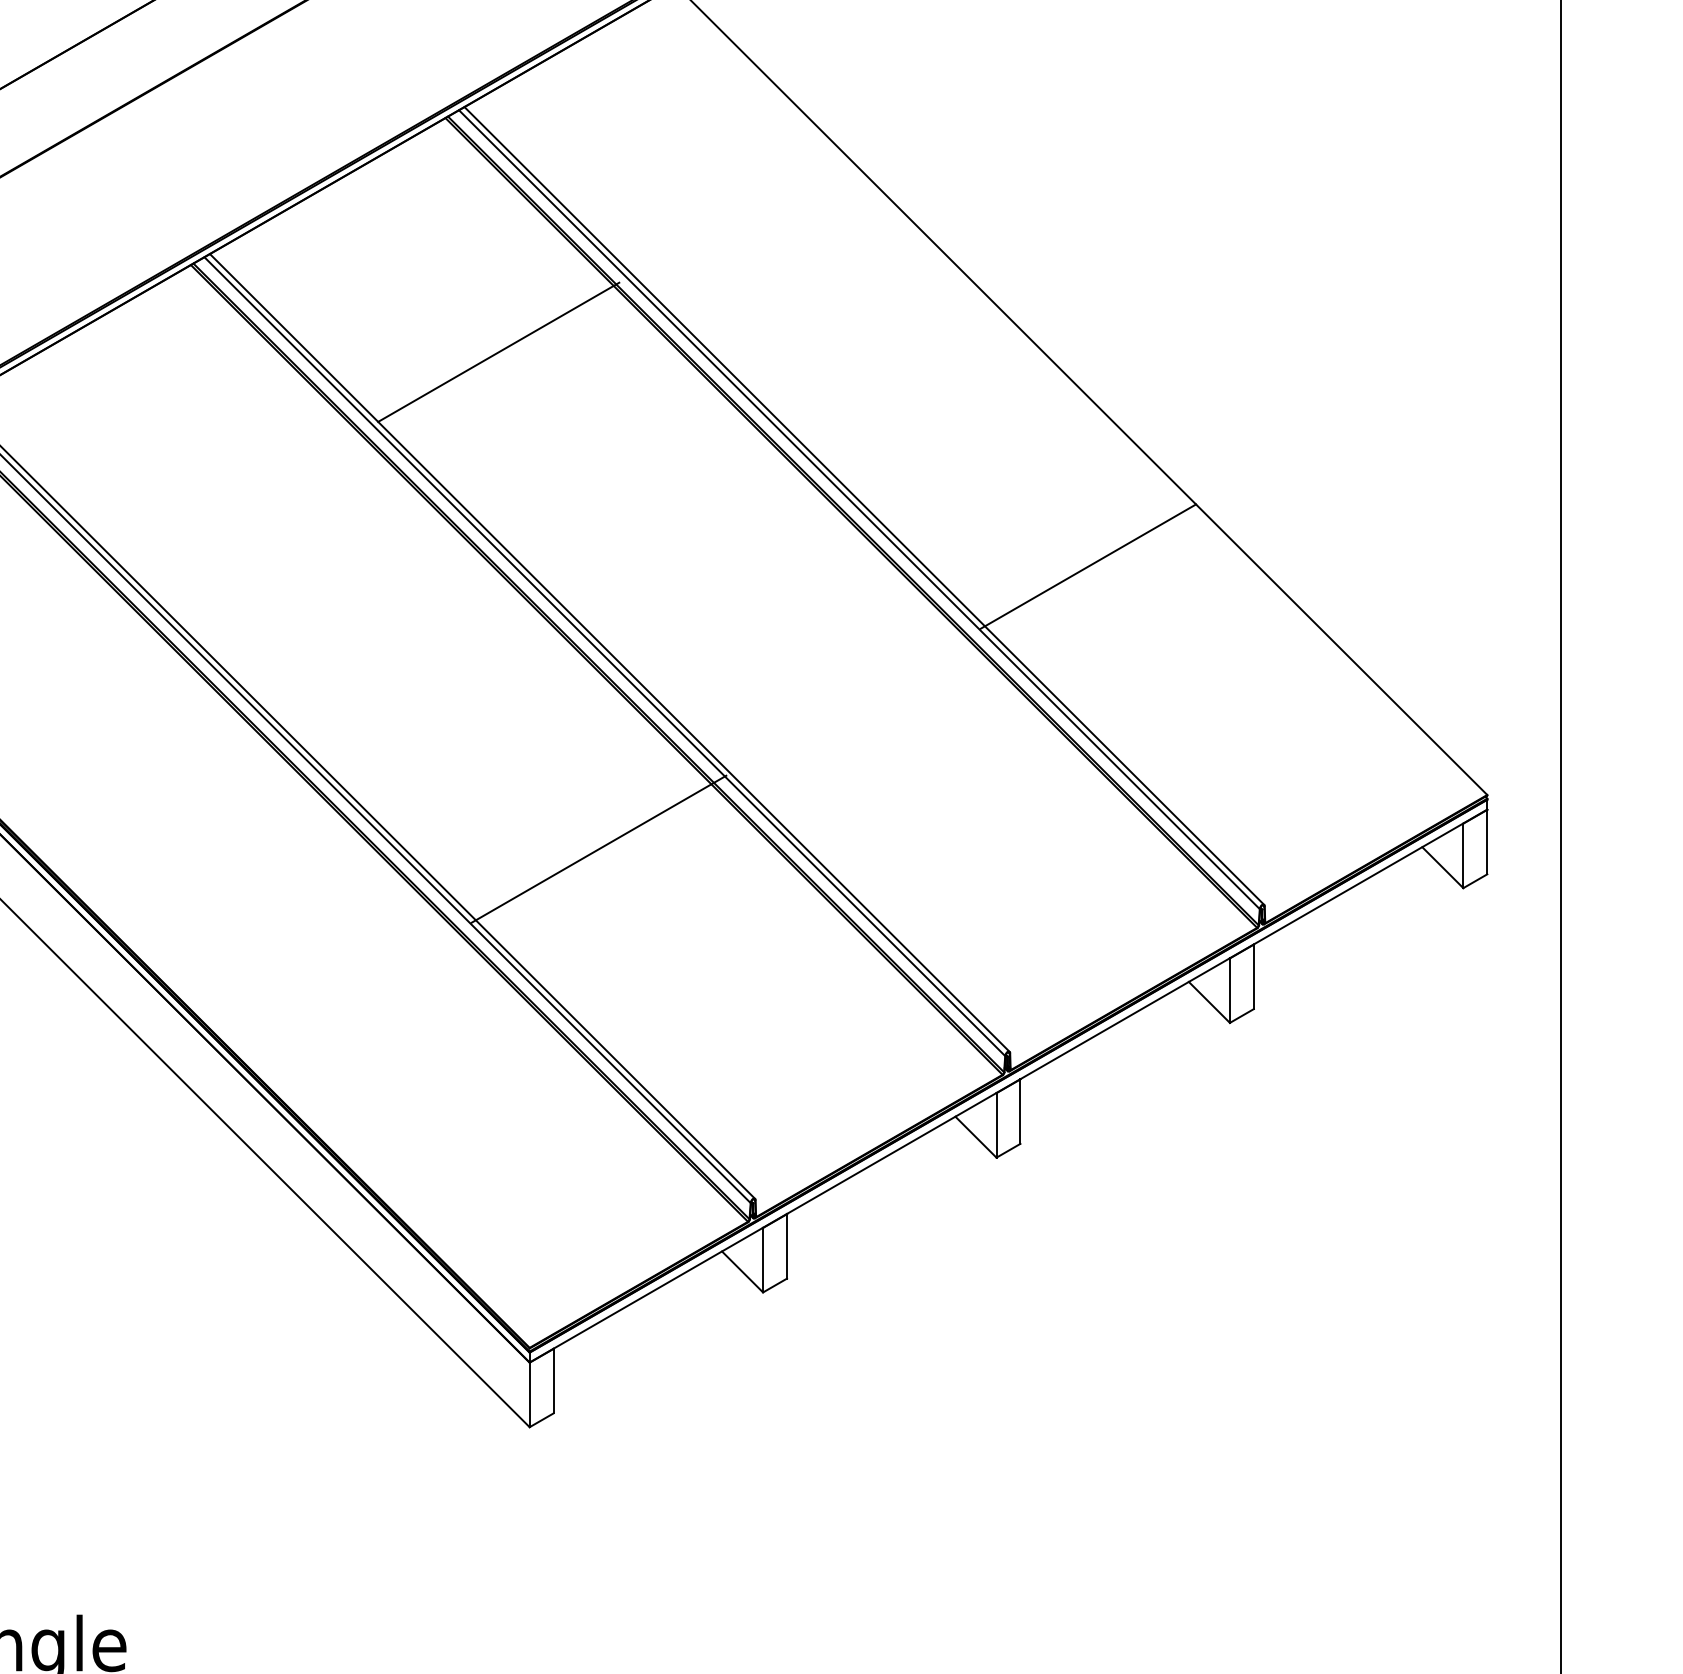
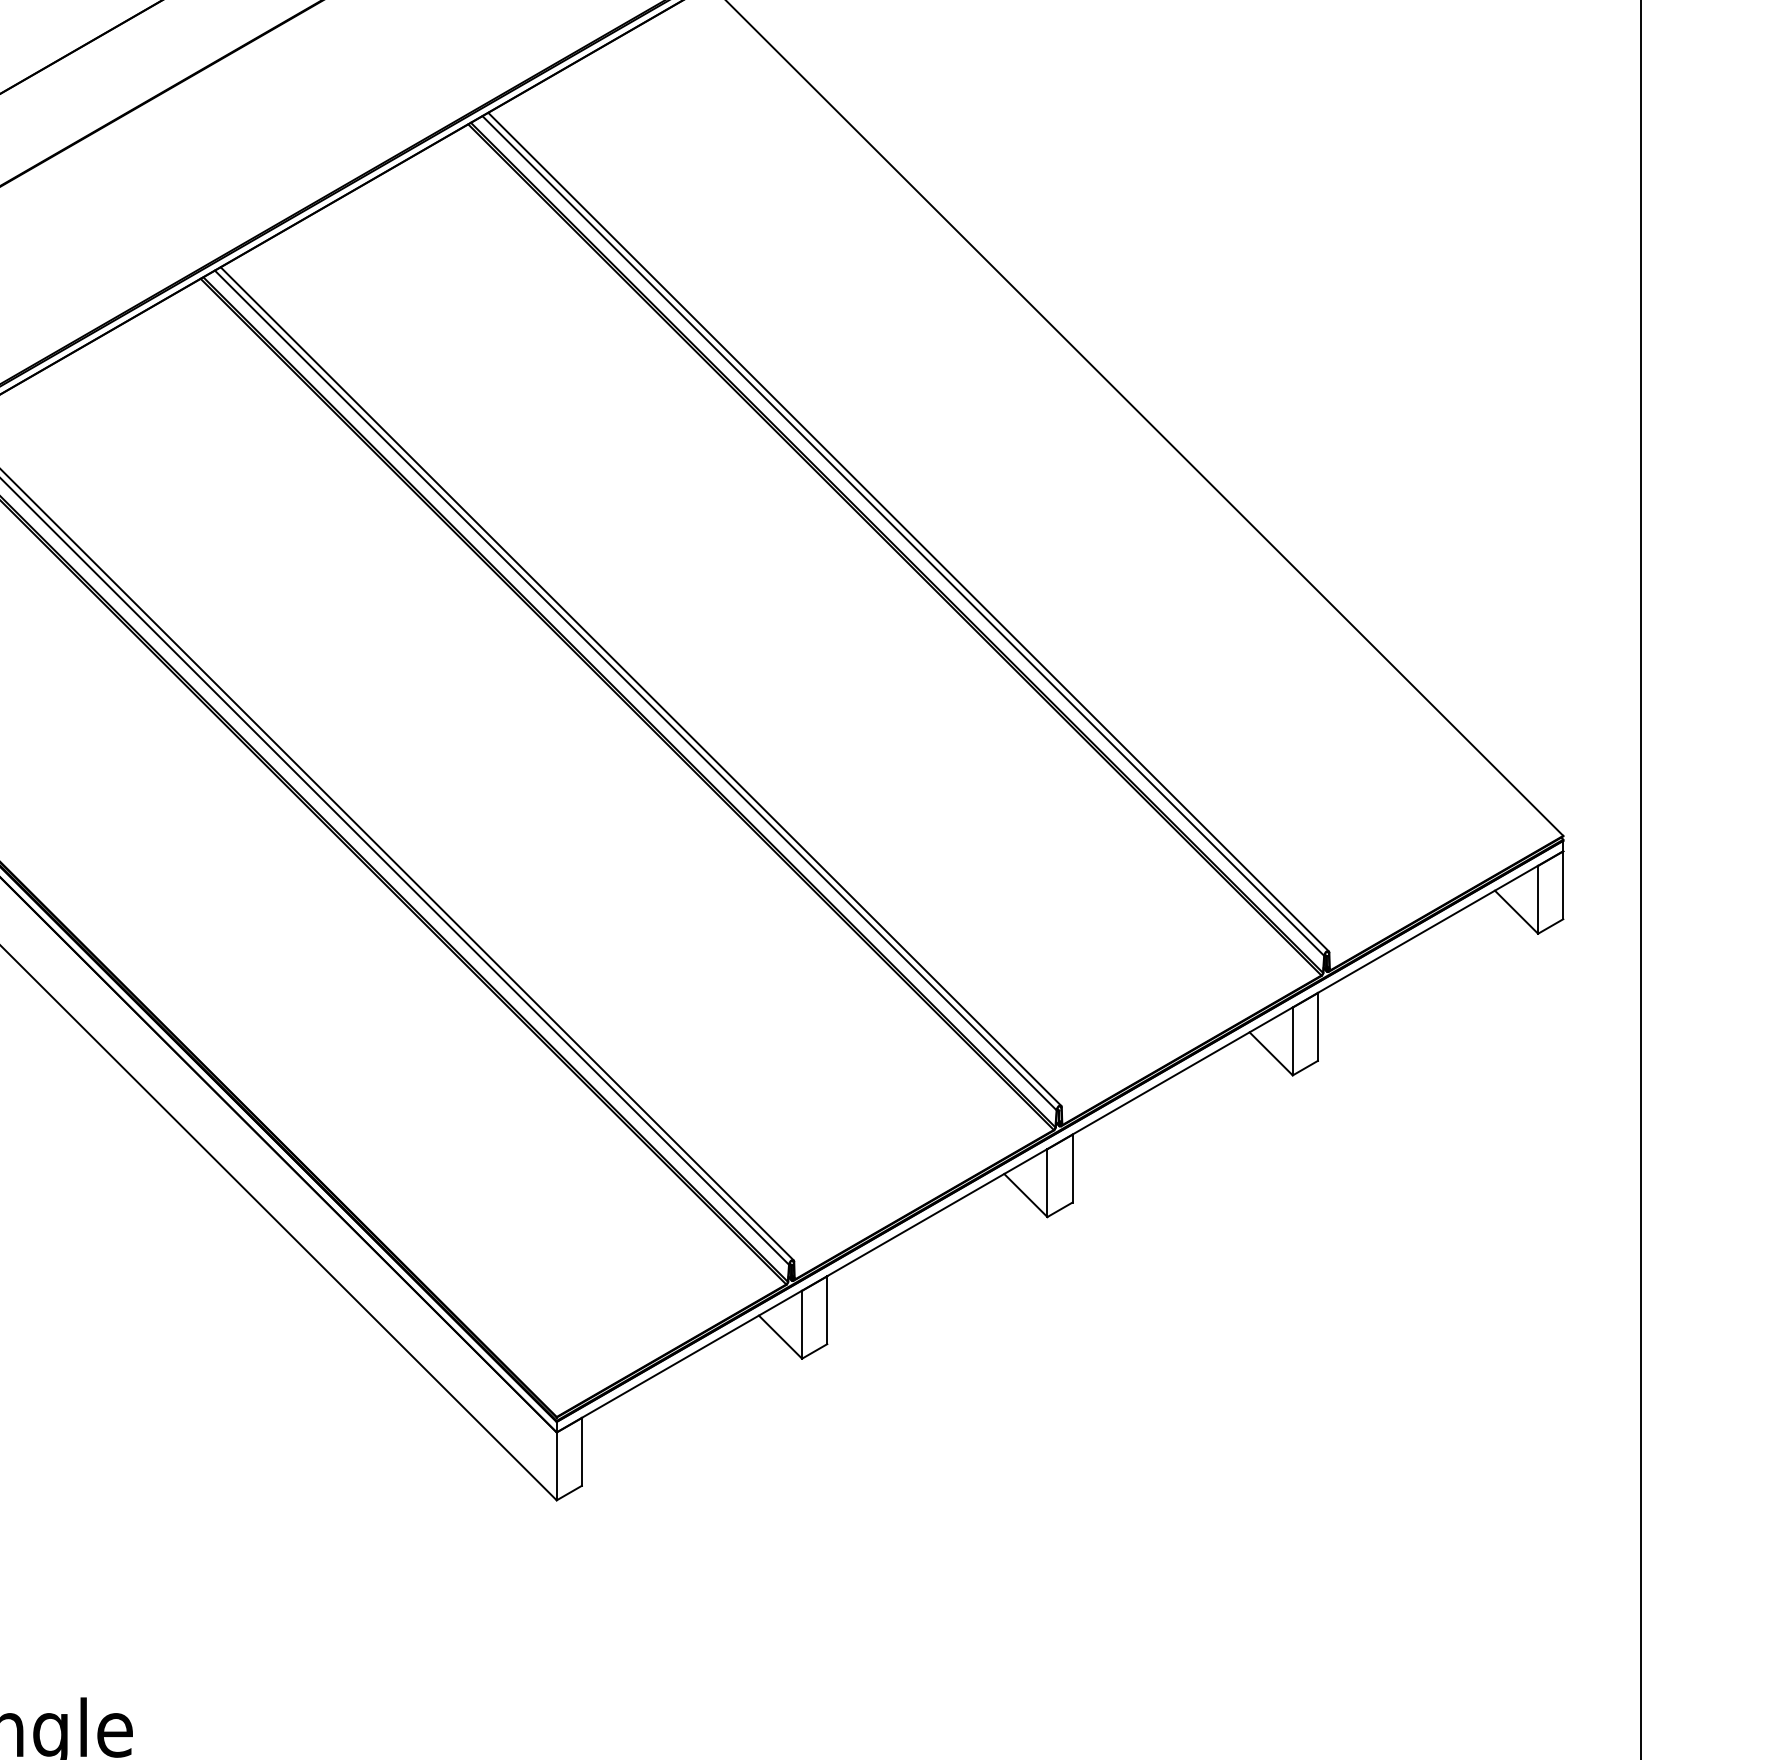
line: (498, 352) -> (523, 370), removed
line: (1087, 566) -> (1143, 595), removed
line: (598, 848) -> (629, 892), removed

